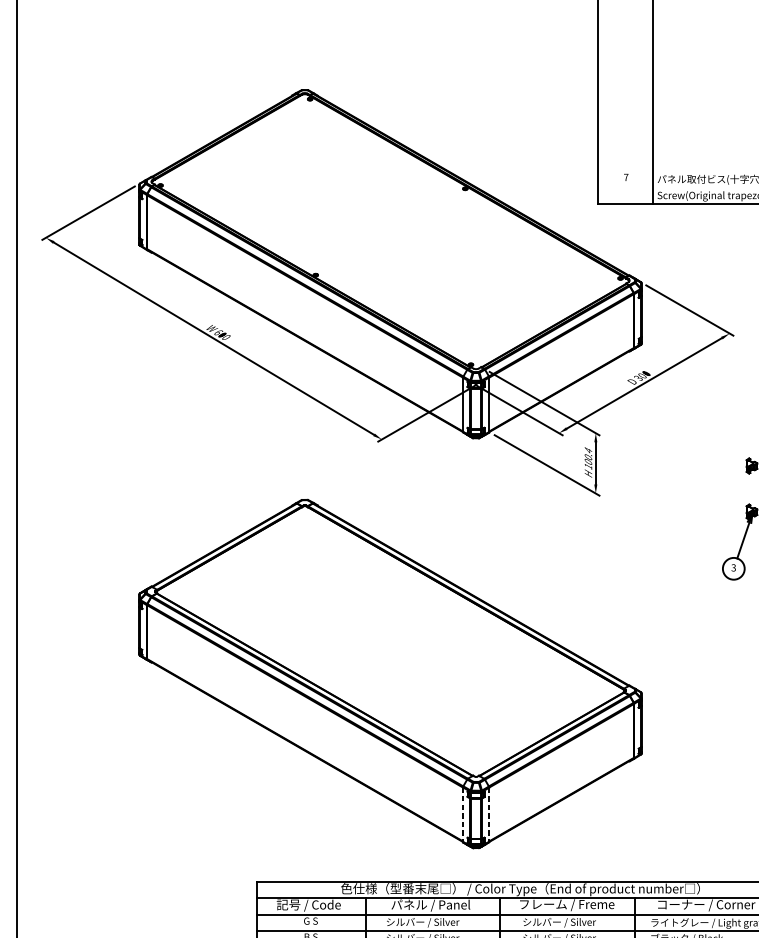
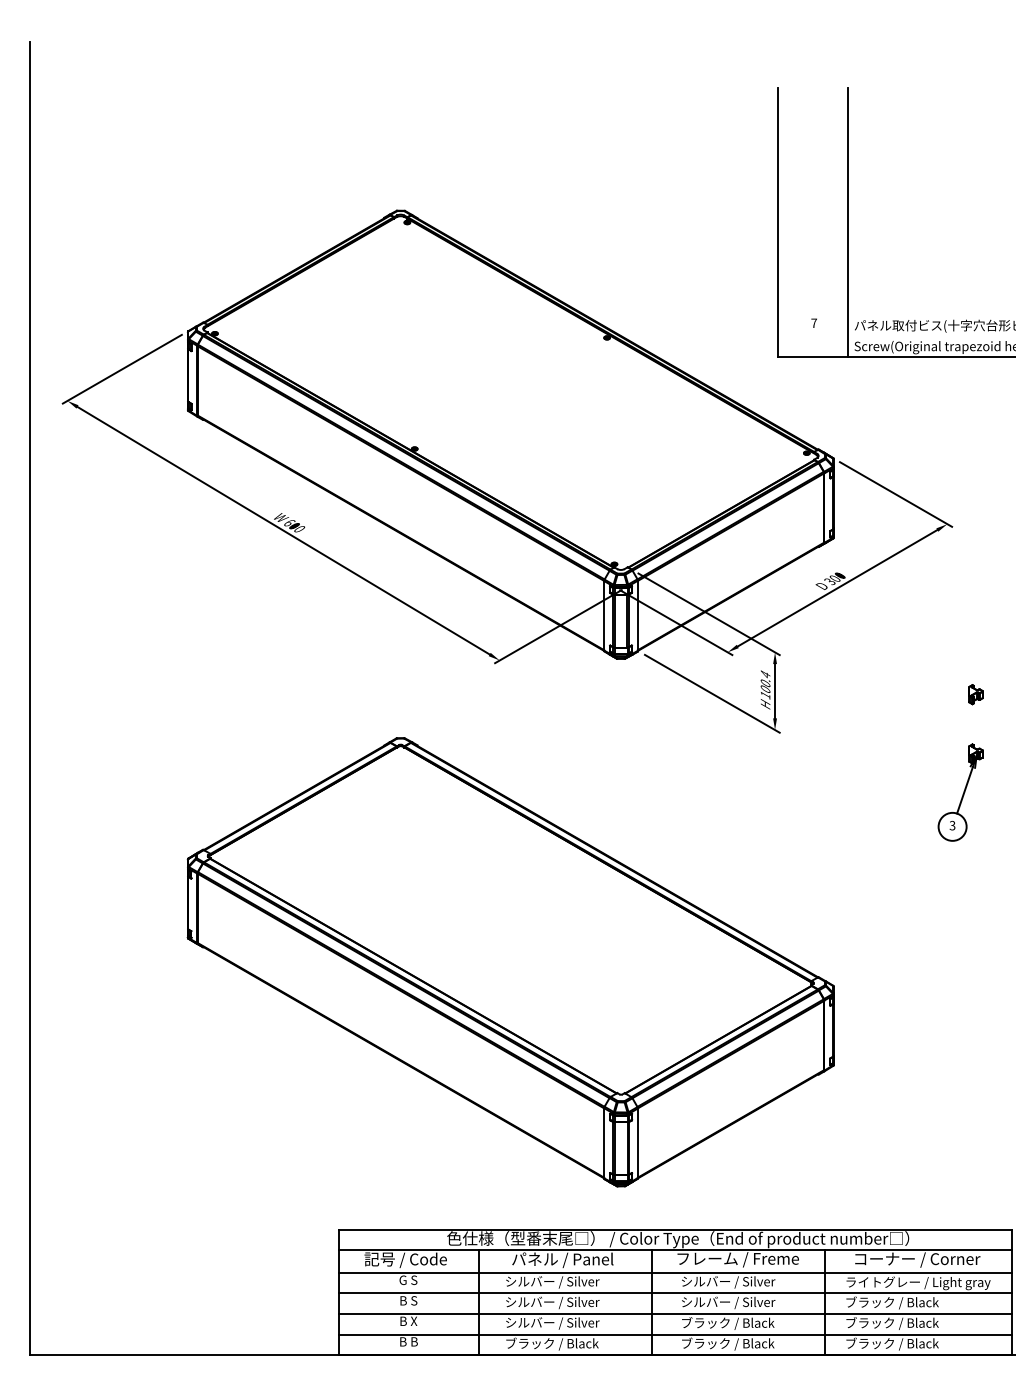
line: (463, 814) -> (604, 1143), dashed -> solid
line: (488, 814) -> (637, 1143), dashed -> solid

